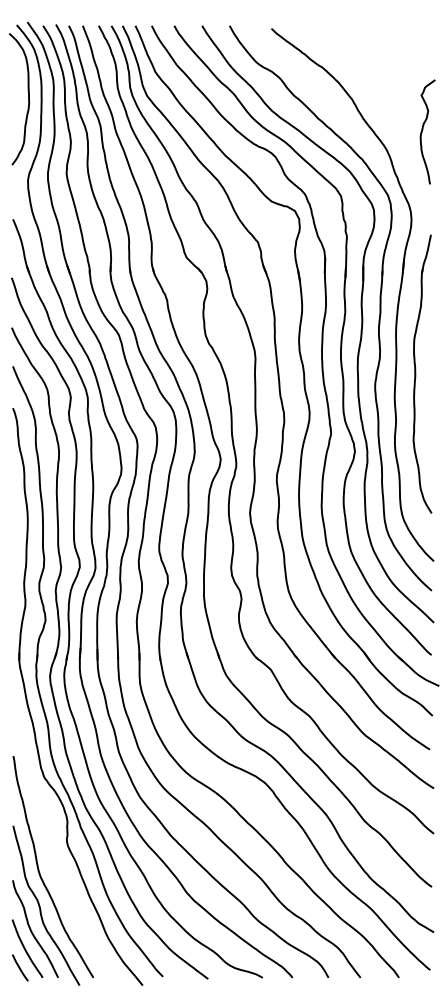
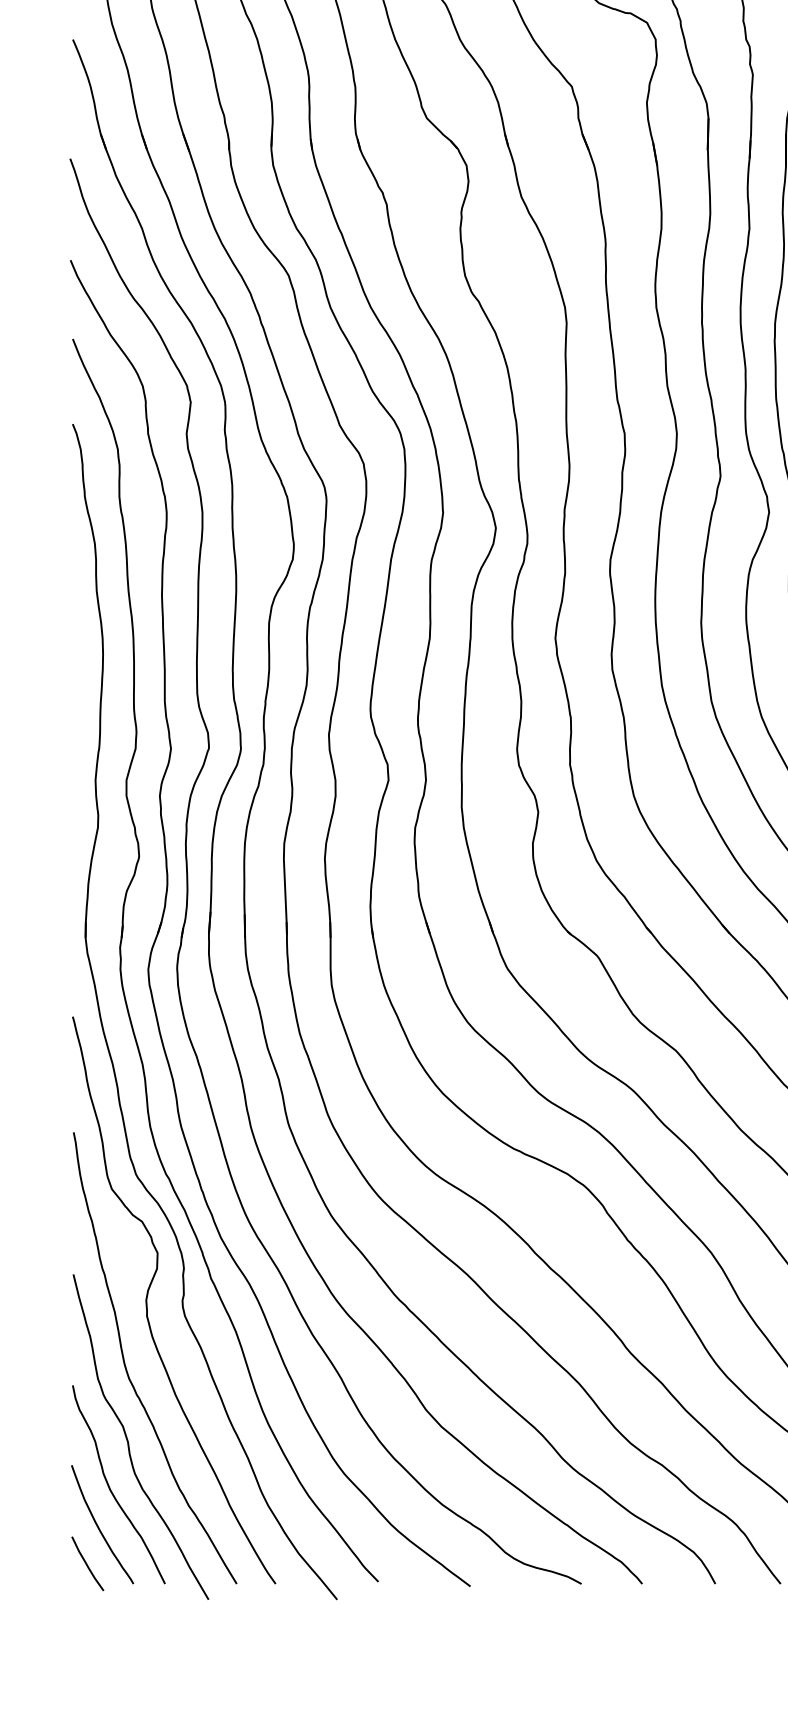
curve: (50, 837) -> (149, 1298), added

